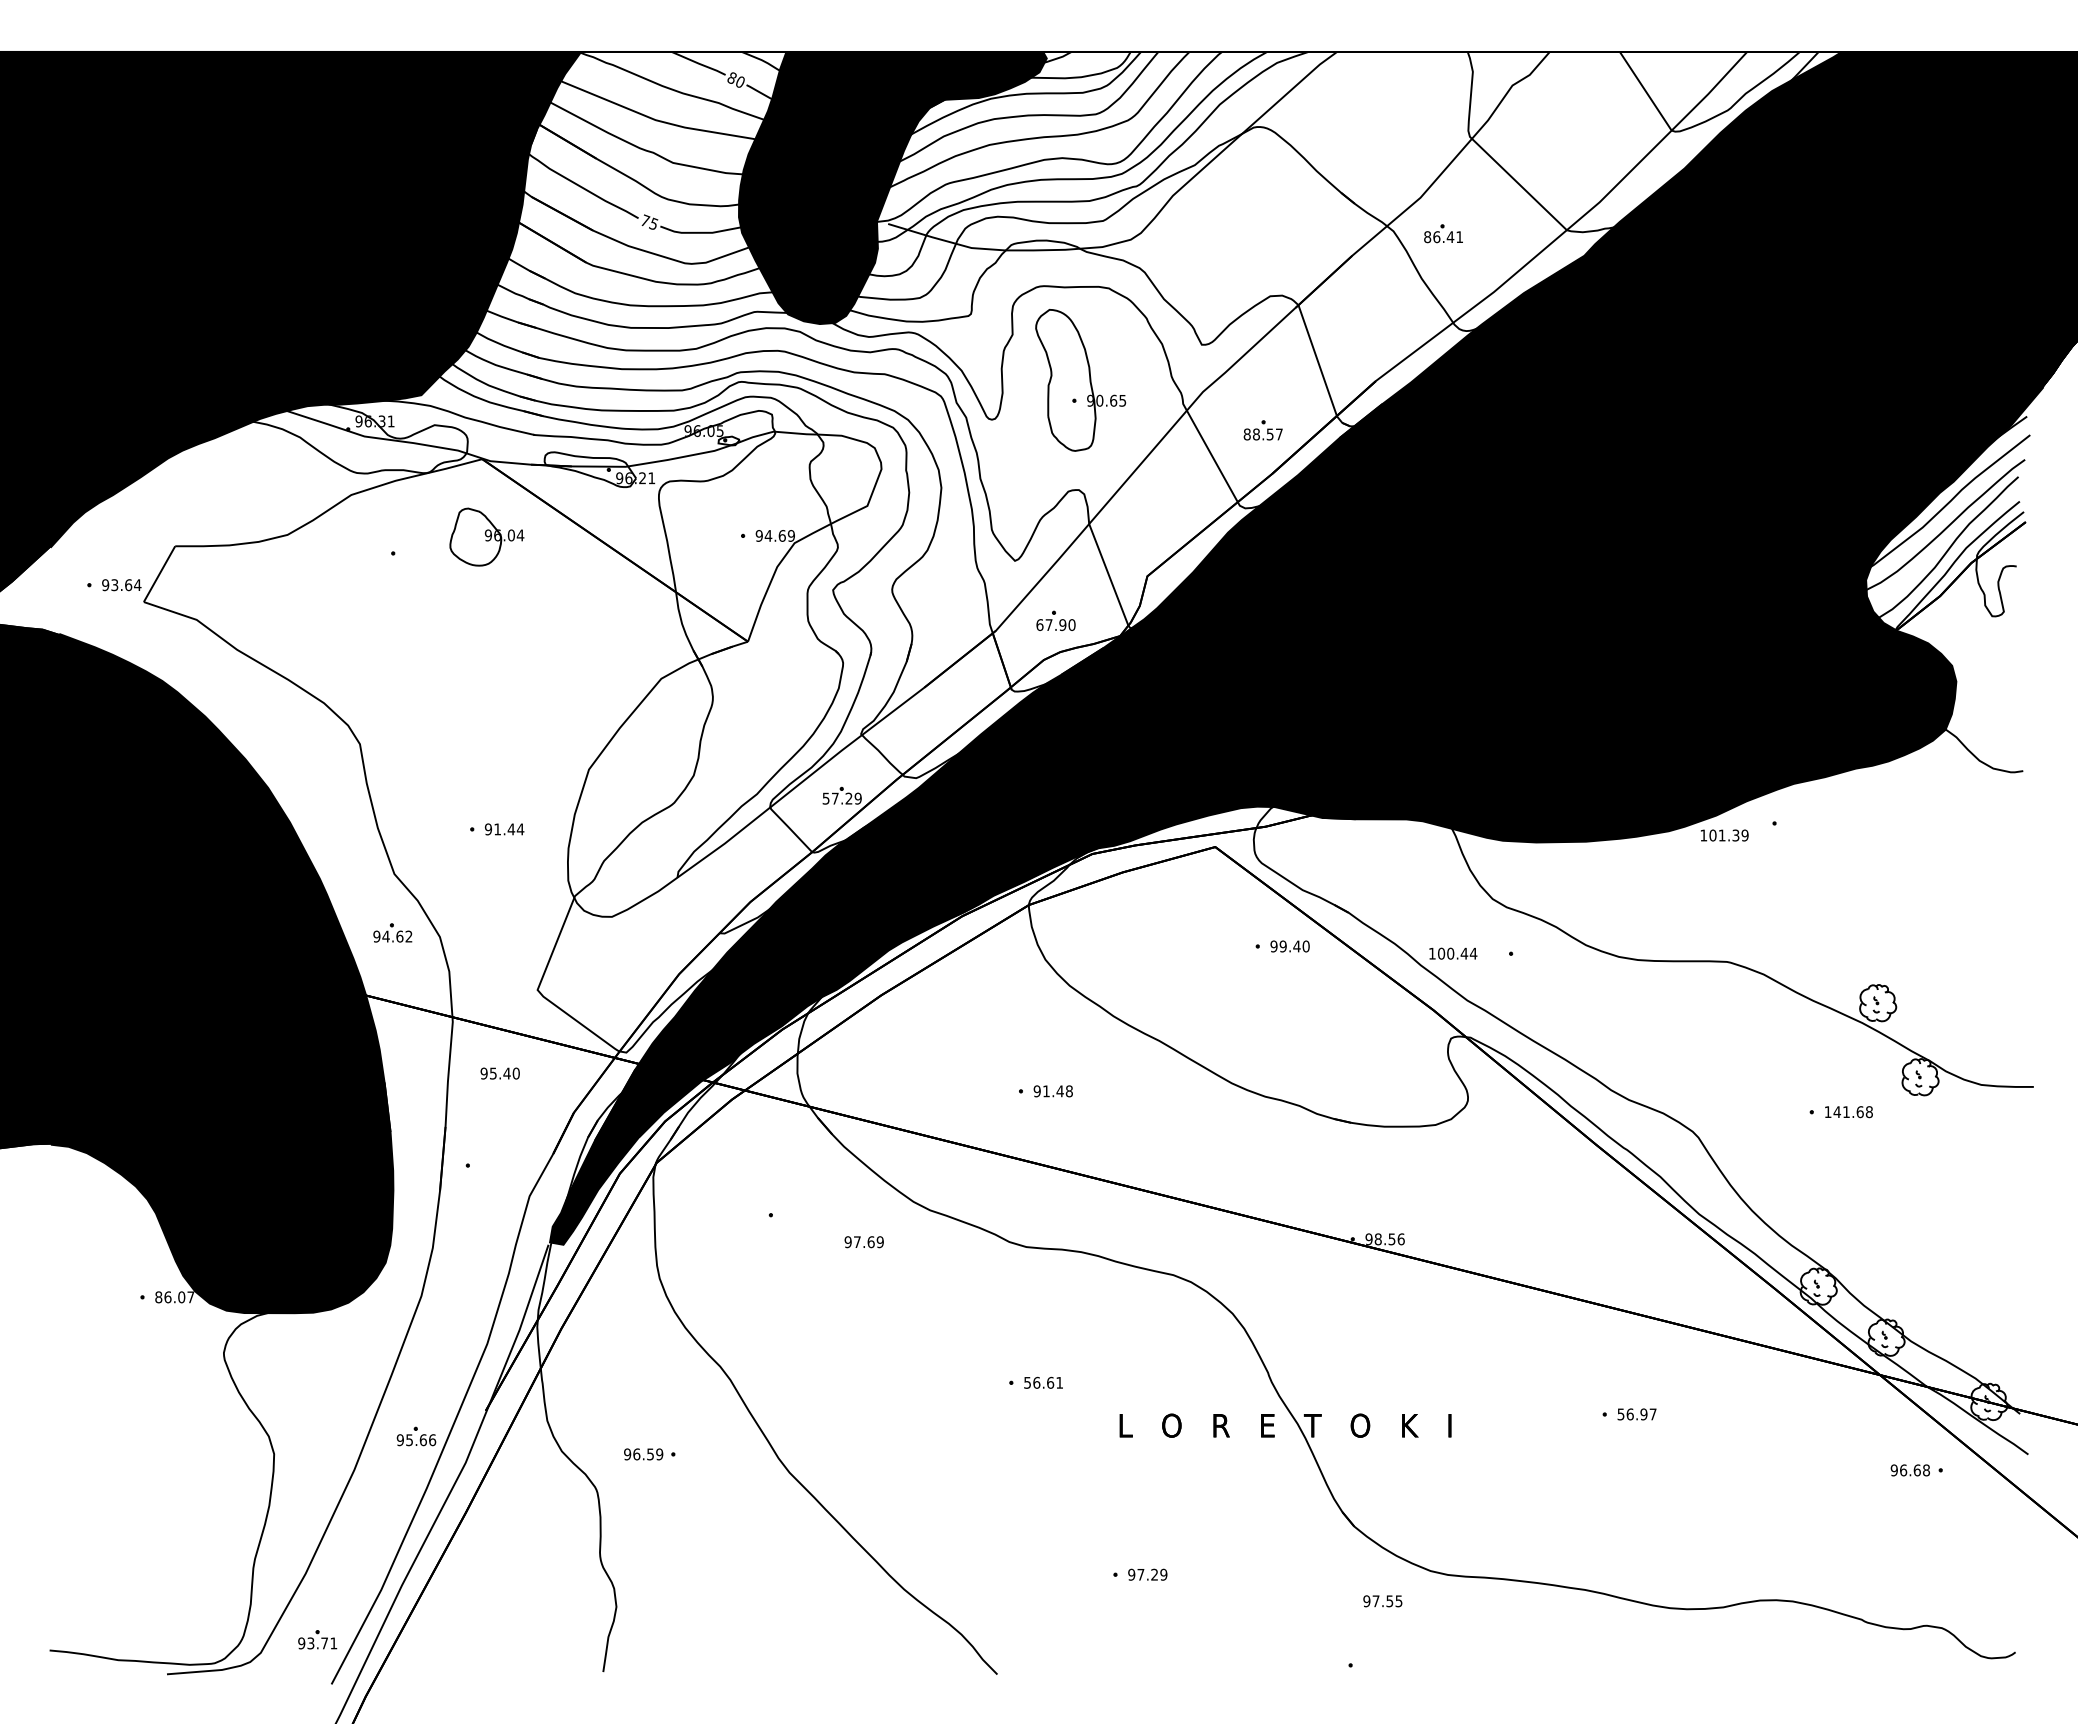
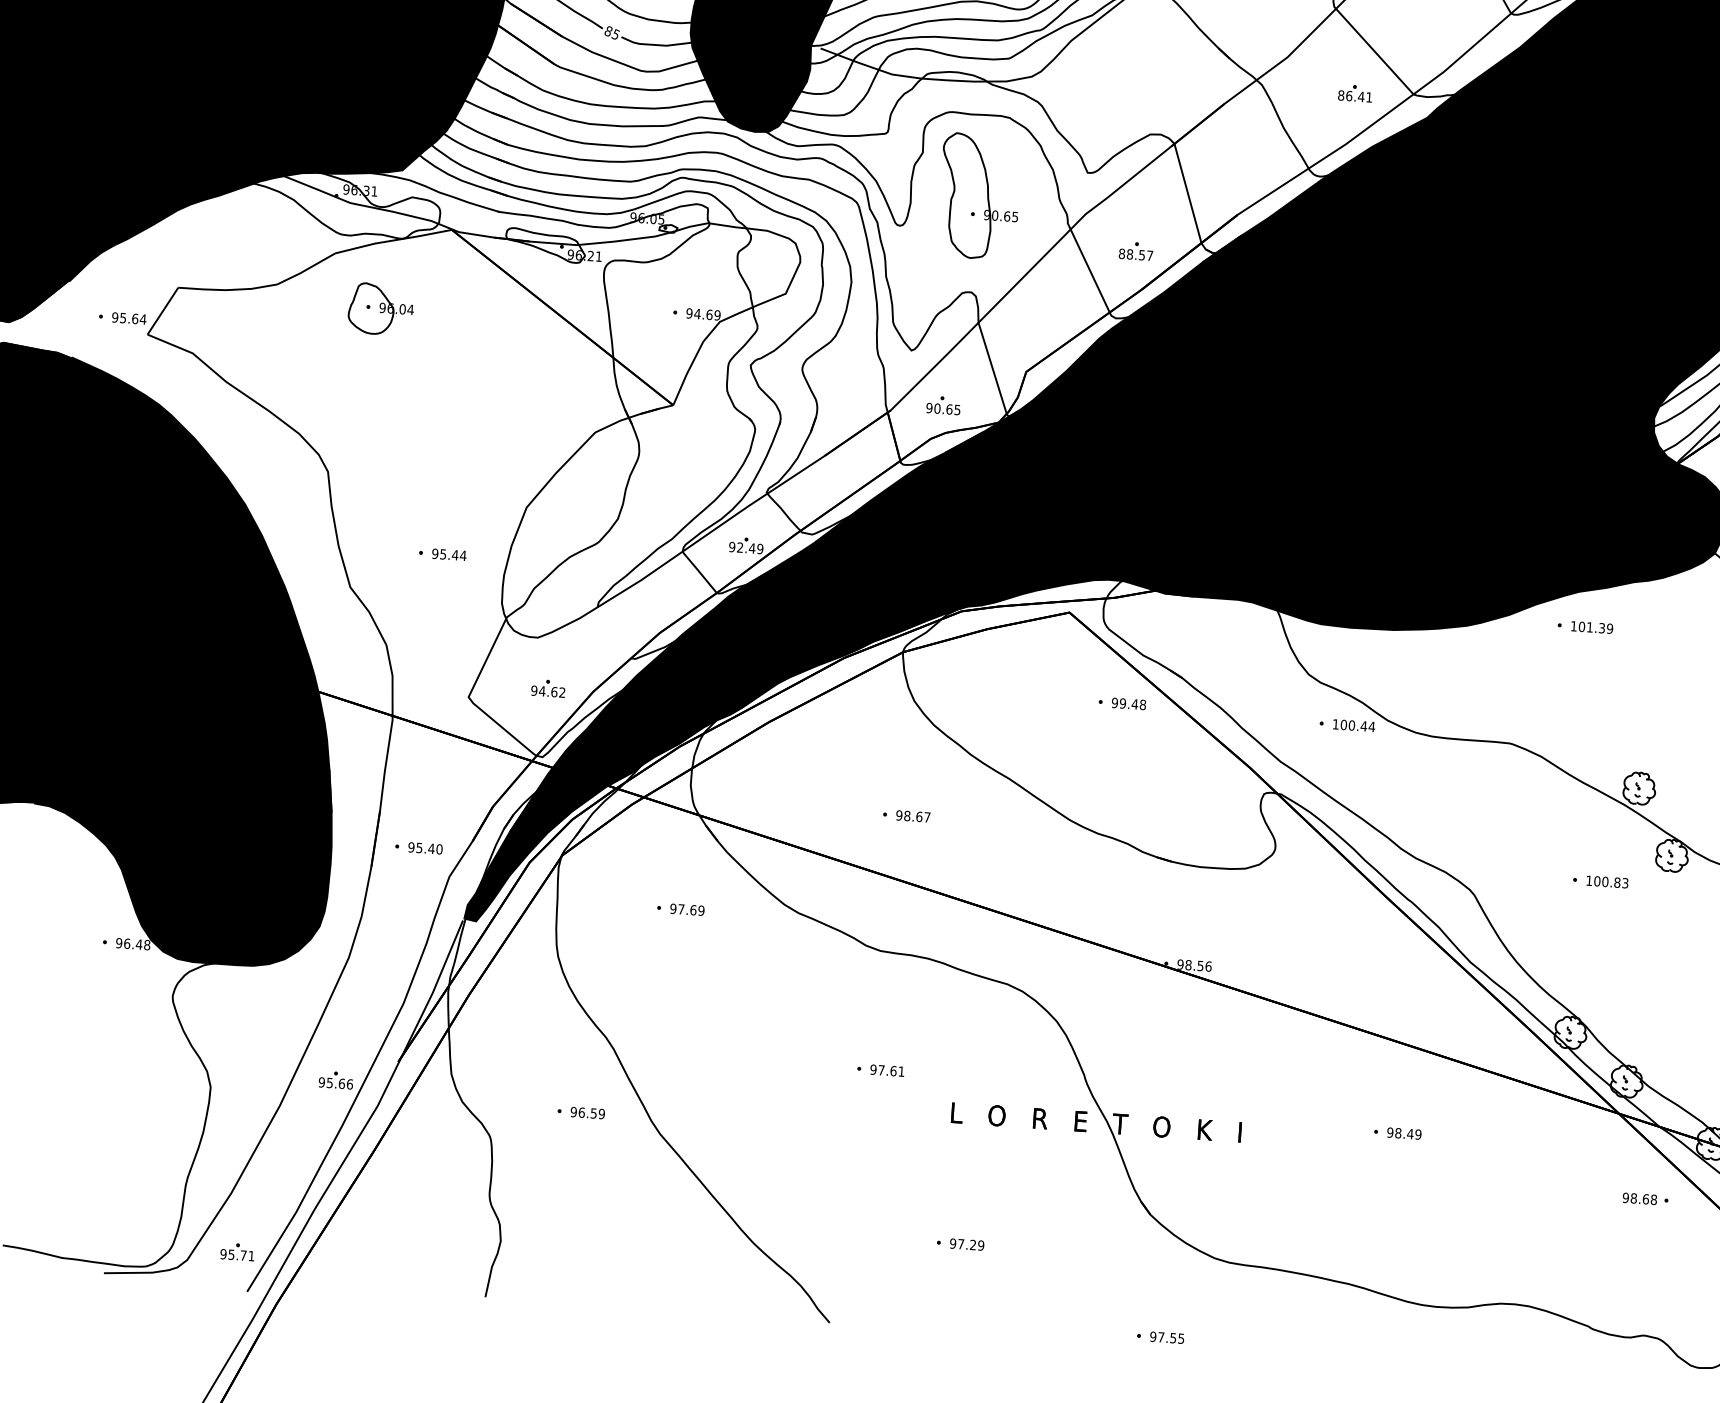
text: (645, 220) -> (608, 30), 75 -> 85
part: (1443, 233) -> (1355, 93), moved
part: (486, 536) -> (380, 308), moved
text: (114, 584) -> (122, 317), 93.64 -> 95.64
text: (1055, 625) -> (943, 409), 67.90 -> 90.65
text: (837, 798) -> (742, 547), 57.29 -> 92.49
text: (497, 829) -> (443, 554), 91.44 -> 95.44
text: (1724, 835) -> (1592, 627), moved
part: (392, 932) -> (548, 688), moved
text: (1305, 946) -> (1142, 704), 99.40 -> 99.48
text: (1453, 953) -> (1354, 725), moved
text: (499, 1073) -> (424, 848), moved
text: (1057, 1091) -> (917, 816), 91.48 -> 98.67
text: (1852, 1112) -> (1610, 882), 141.68 -> 100.83
text: (863, 1242) -> (686, 910), moved
text: (174, 1297) -> (132, 944), 86.07 -> 96.48
text: (1032, 1382) -> (877, 1069), 56.61 -> 97.61
text: (1636, 1414) -> (1403, 1133), 56.97 -> 98.49
text: (643, 1454) -> (587, 1113), moved
text: (1903, 1470) -> (1633, 1198), 96.68 -> 98.68
text: (1382, 1601) -> (1166, 1337), moved
text: (310, 1642) -> (231, 1253), 93.71 -> 95.71

